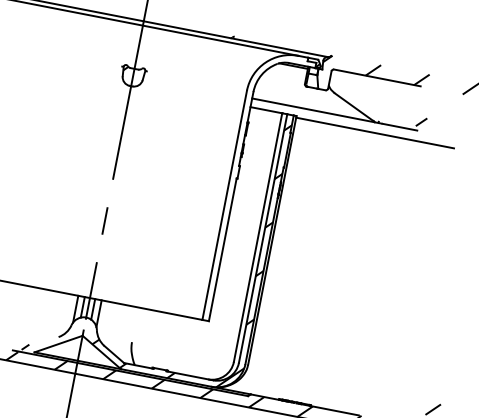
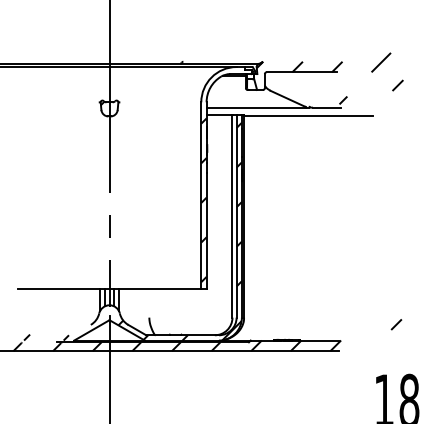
hatch: (259, 188) -> (226, 177), added

